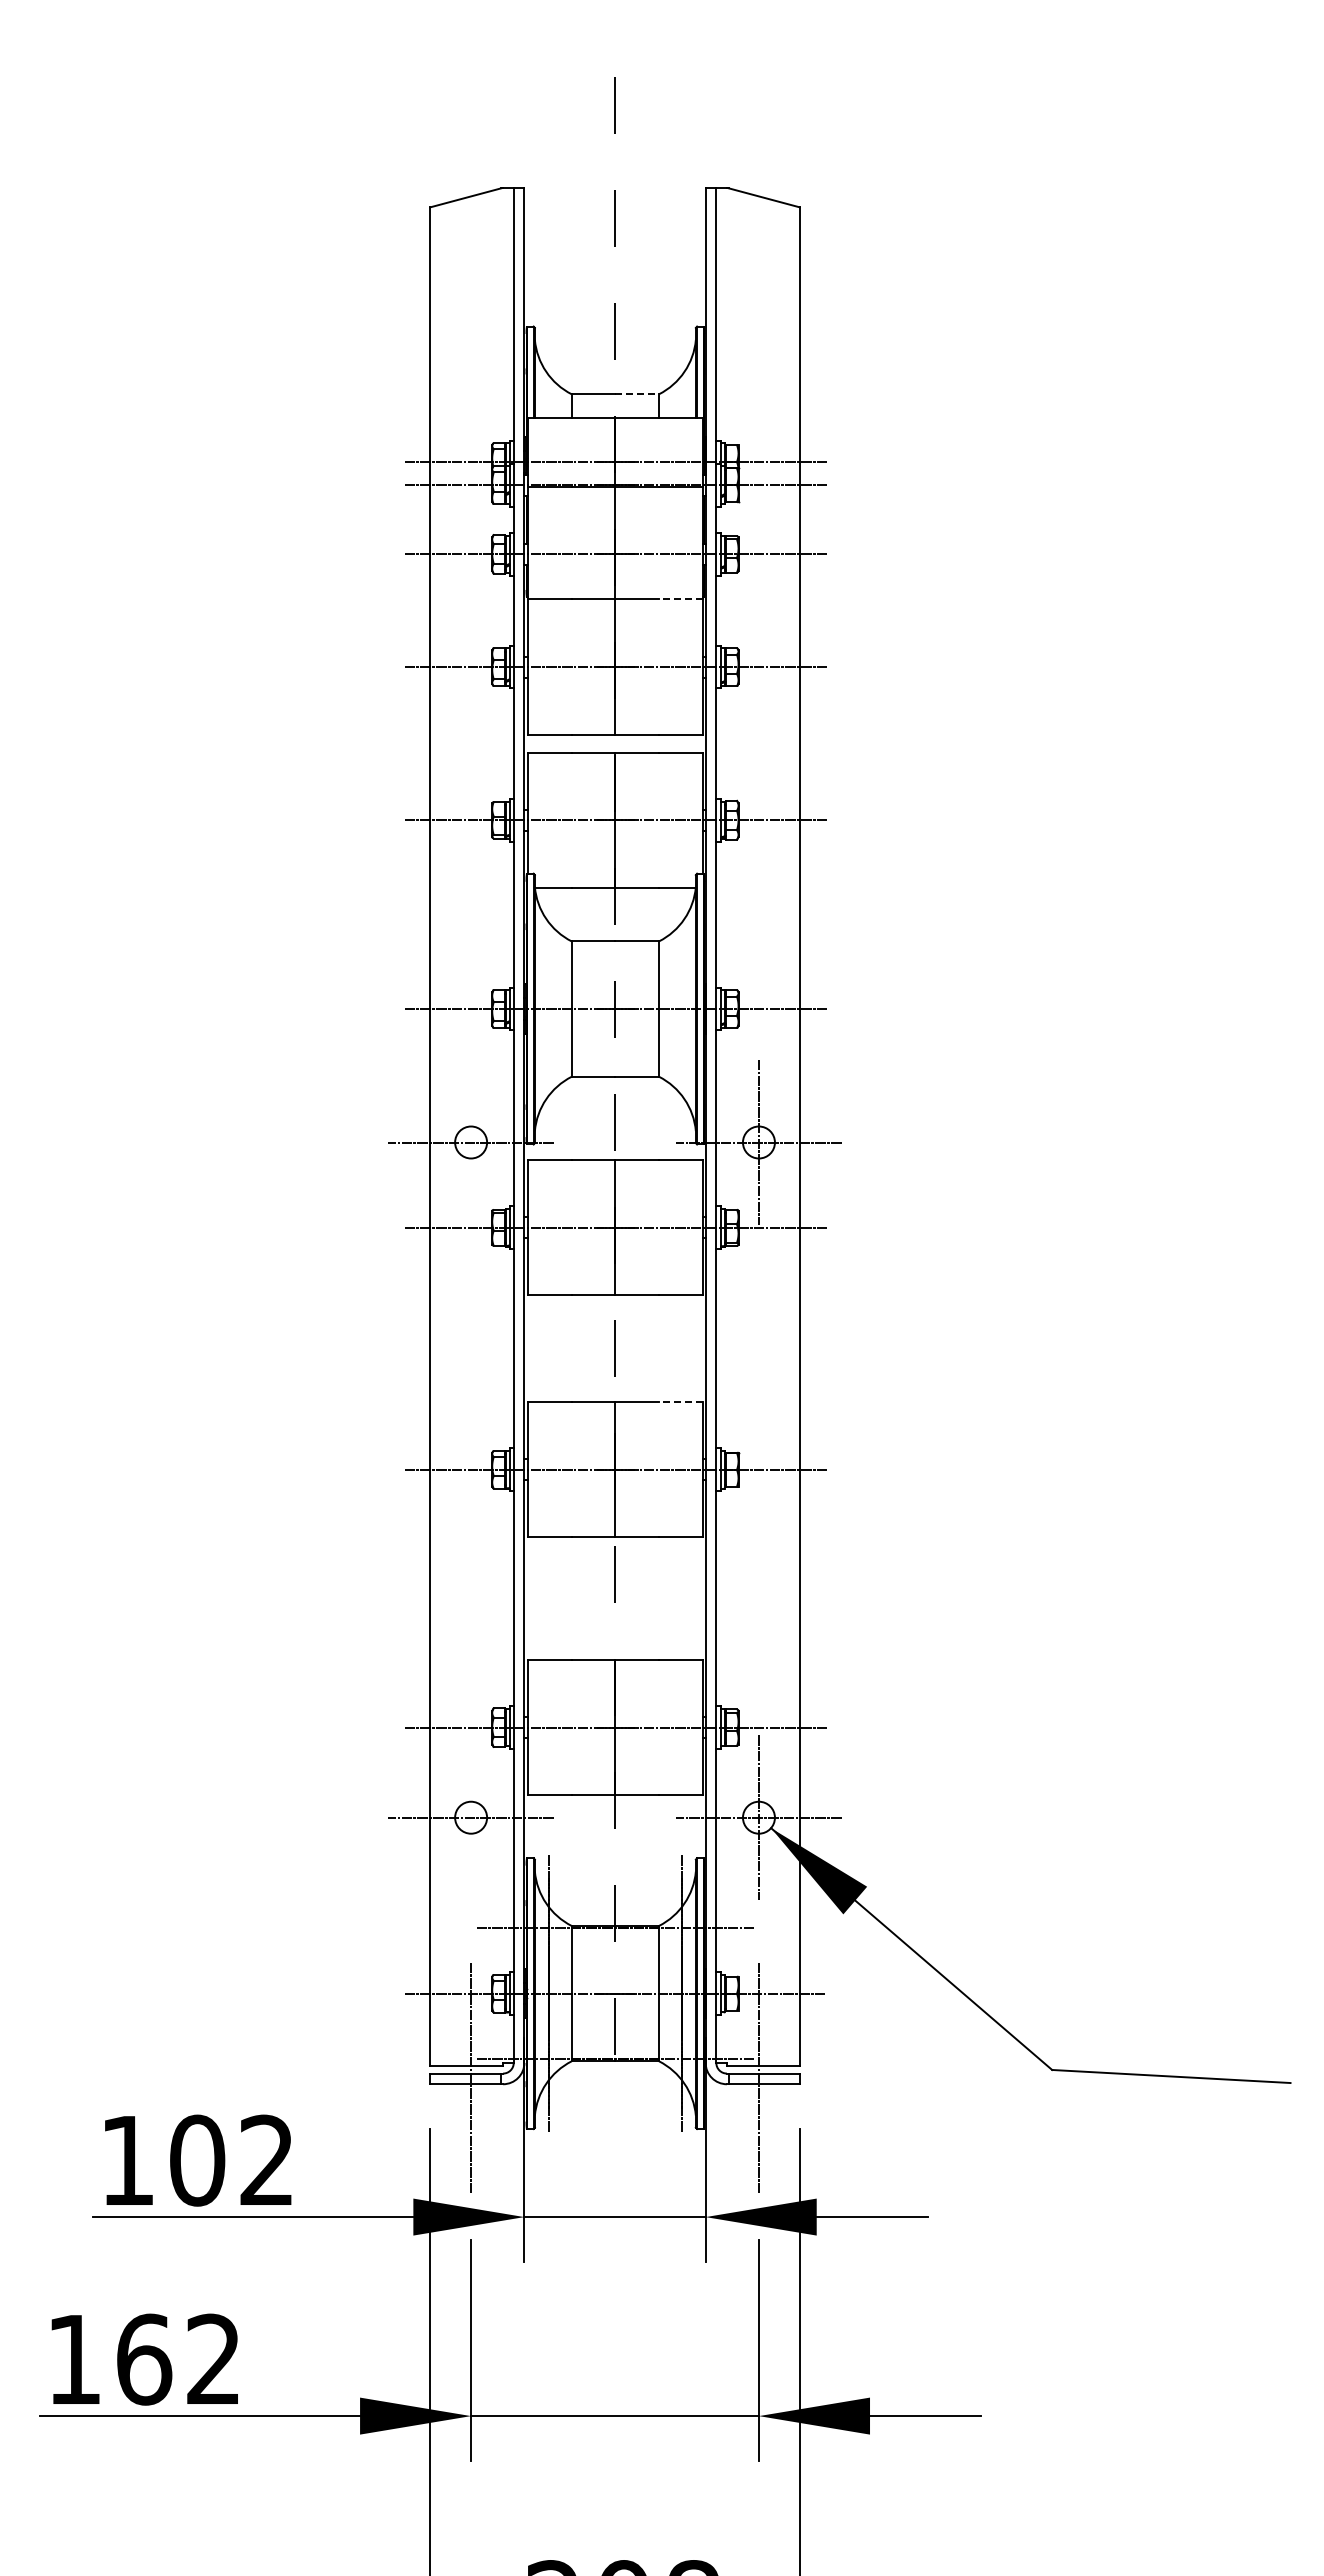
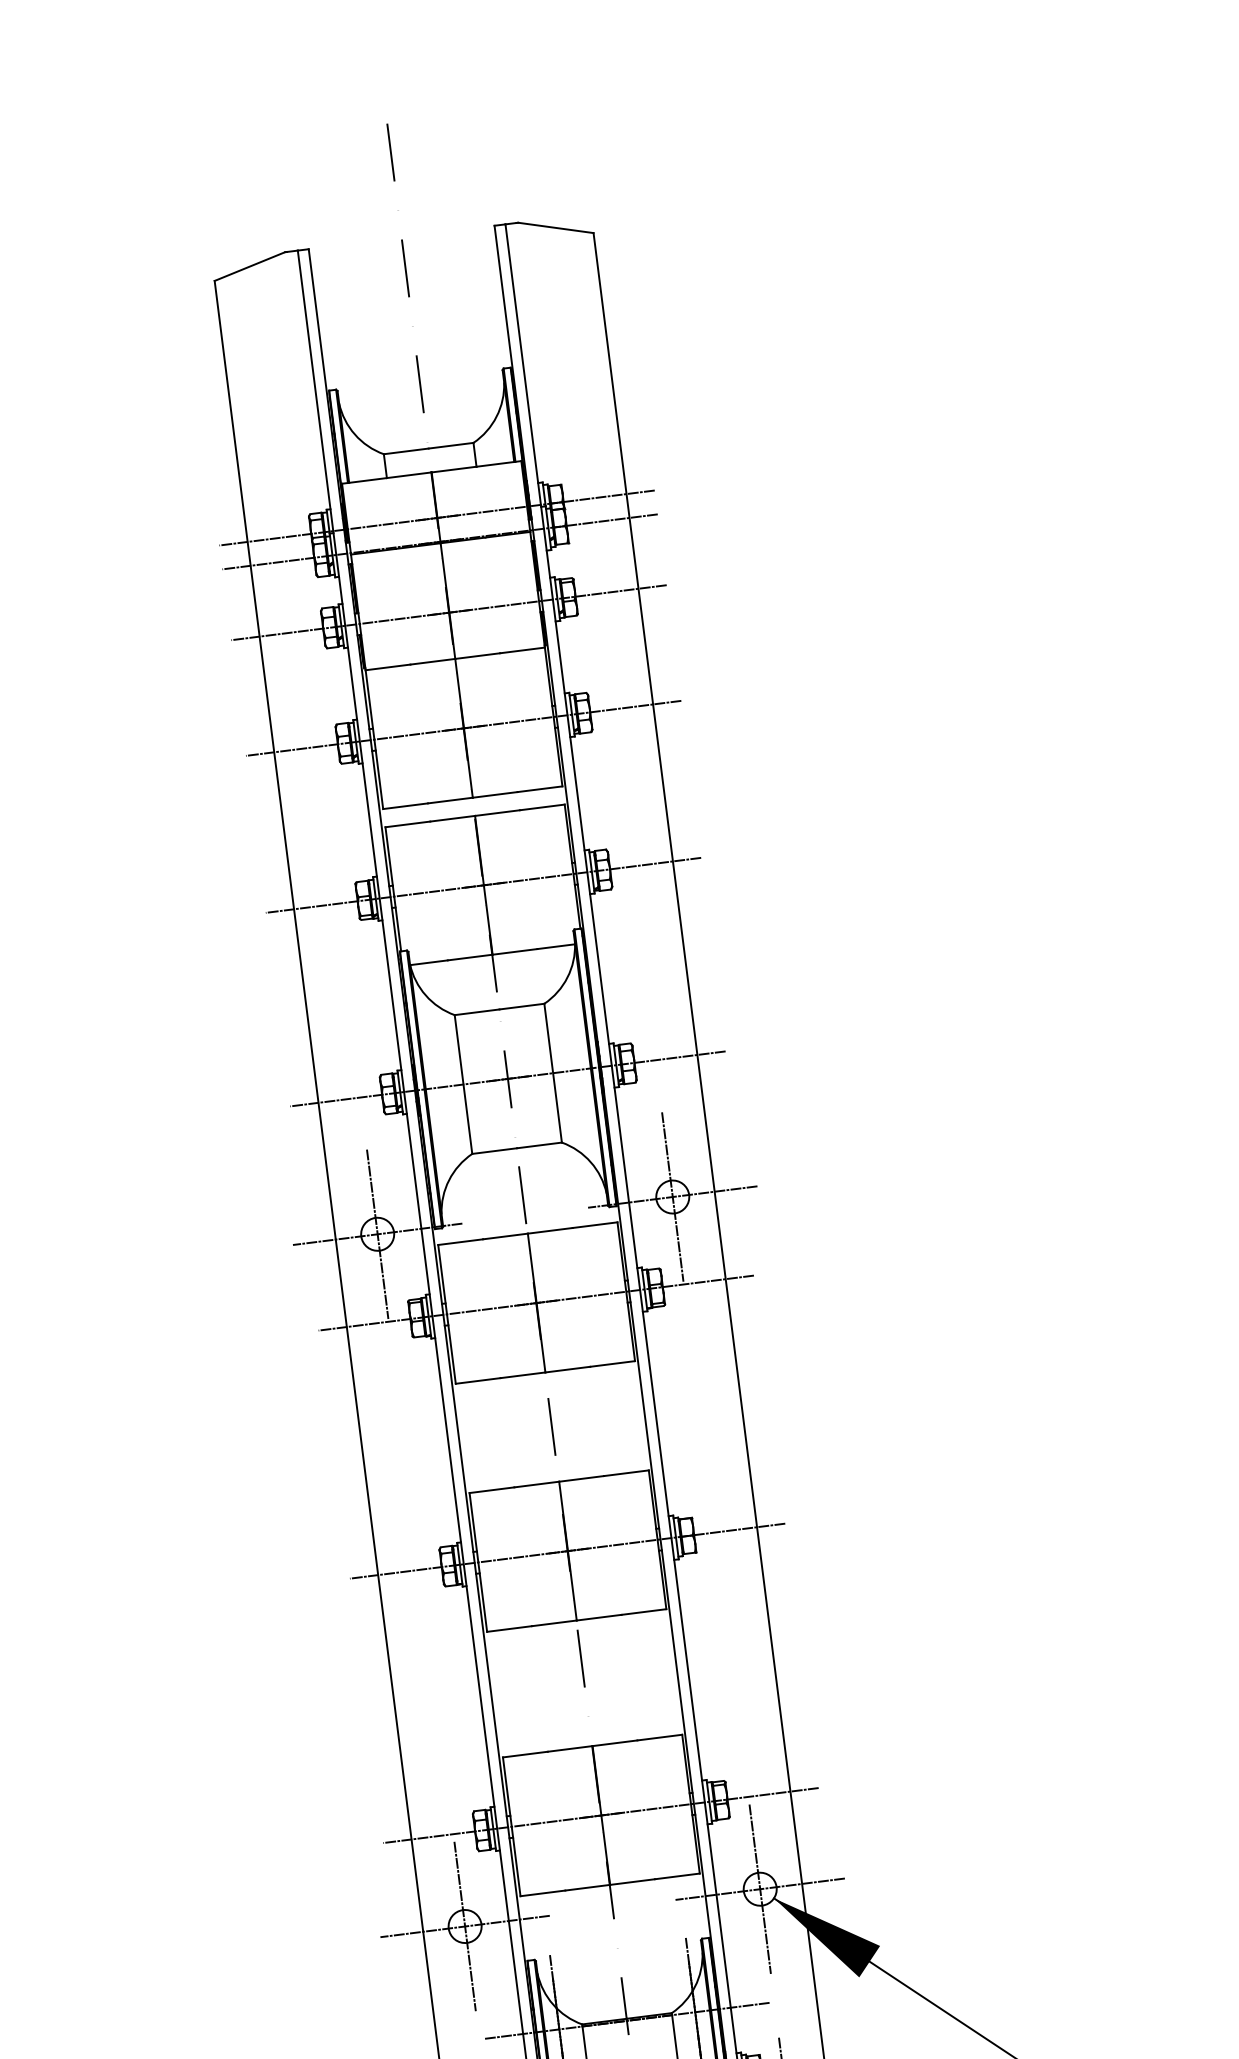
line: (637, 394) -> (451, 445), dashed -> solid
line: (680, 599) -> (522, 650), dashed -> solid
line: (471, 1142) -> (378, 1234), added
line: (680, 1402) -> (626, 1473), dashed -> solid
line: (471, 1817) -> (465, 1926), added

